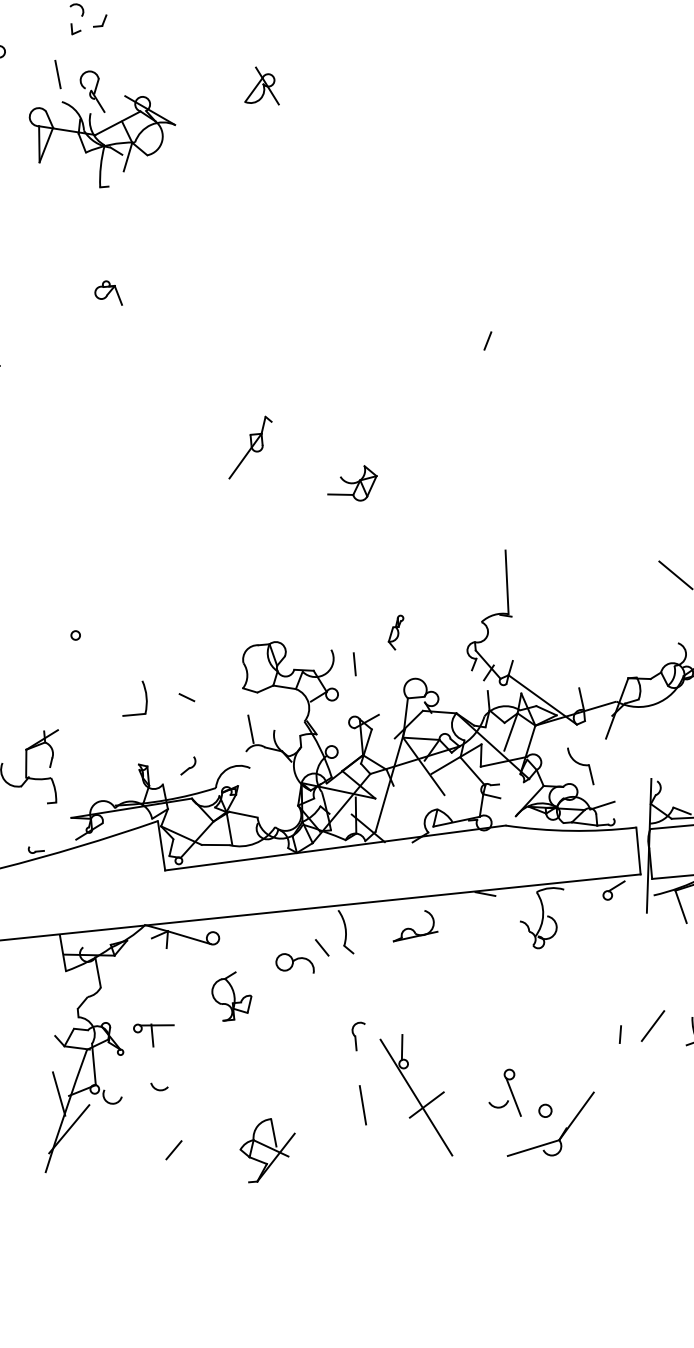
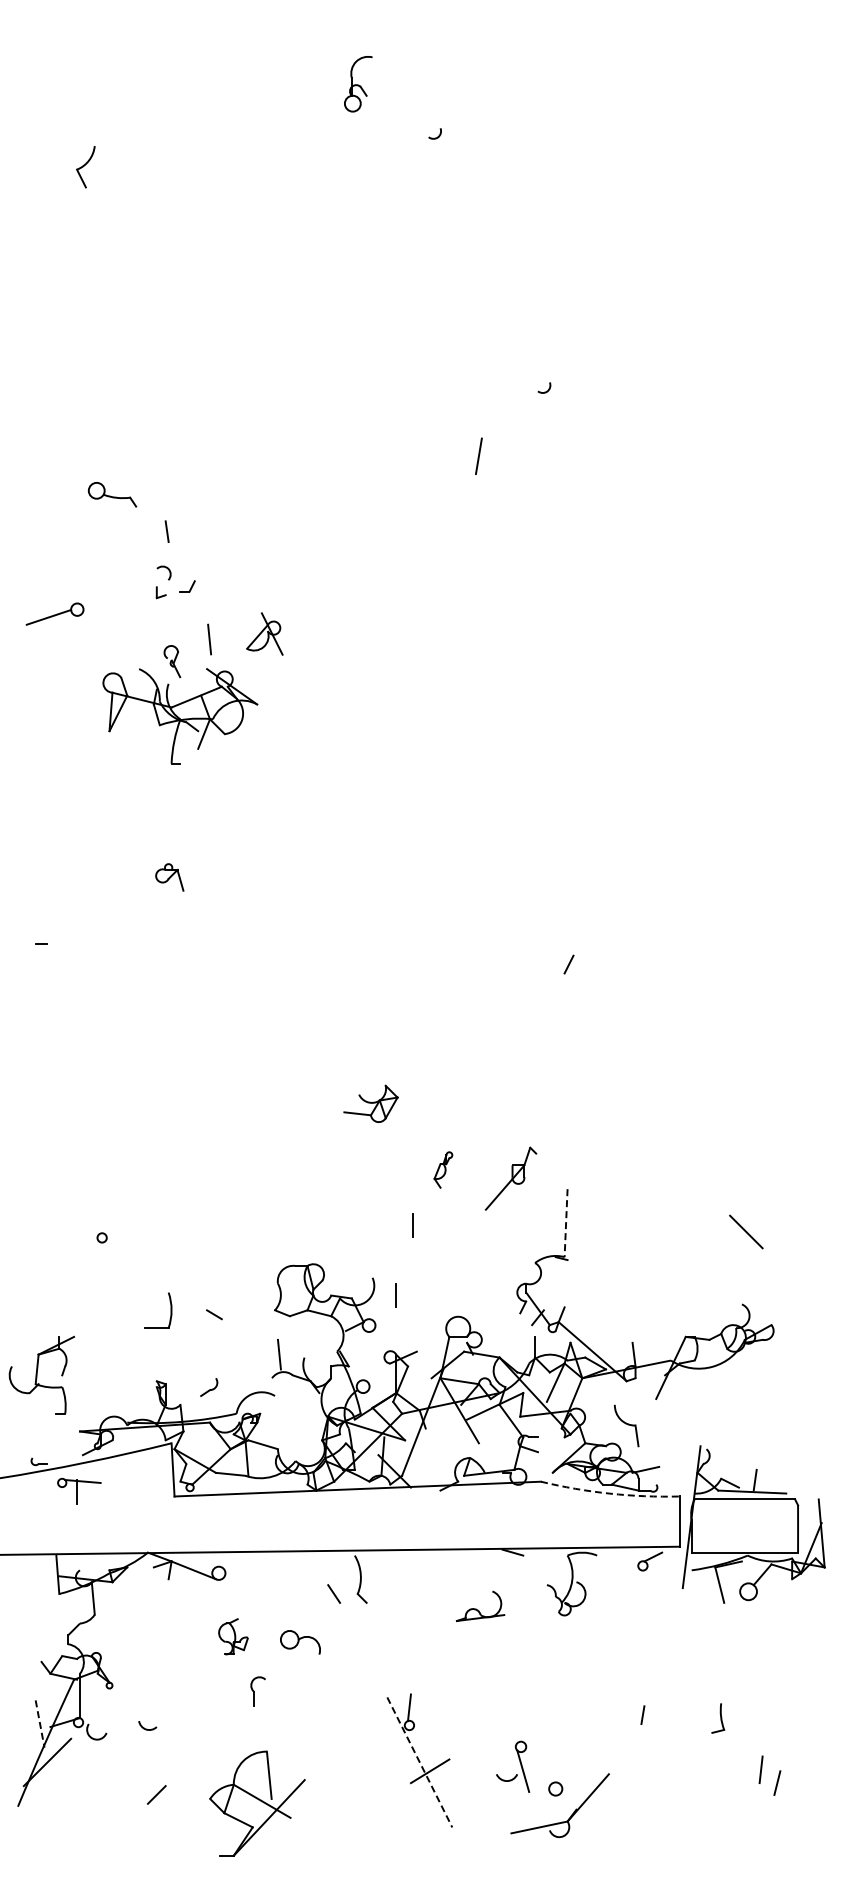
line: (57, 74) -> (209, 639), moved
part: (260, 86) -> (264, 633), moved
part: (92, 92) -> (172, 661), size x0.7
part: (249, 447) -> (510, 1178), moved
part: (351, 483) -> (370, 1103), moved
line: (507, 582) -> (566, 1223), solid -> dashed
line: (364, 597) -> (412, 1225), added
part: (396, 632) -> (443, 1169), moved
arc: (570, 830) -> (609, 1493), solid -> dashed
part: (414, 924) -> (480, 1605), moved
part: (294, 963) -> (300, 1642), moved
part: (232, 996) -> (233, 1636), size x0.7
line: (653, 1026) -> (678, 1709), removed
part: (154, 1034) -> (79, 1490), moved
part: (358, 1036) -> (257, 1691), moved
line: (59, 1094) -> (40, 1724), solid -> dashed
line: (416, 1097) -> (419, 1762), solid -> dashed
line: (362, 1105) -> (361, 1765), removed
part: (267, 1149) -> (256, 1803), size x1.6

